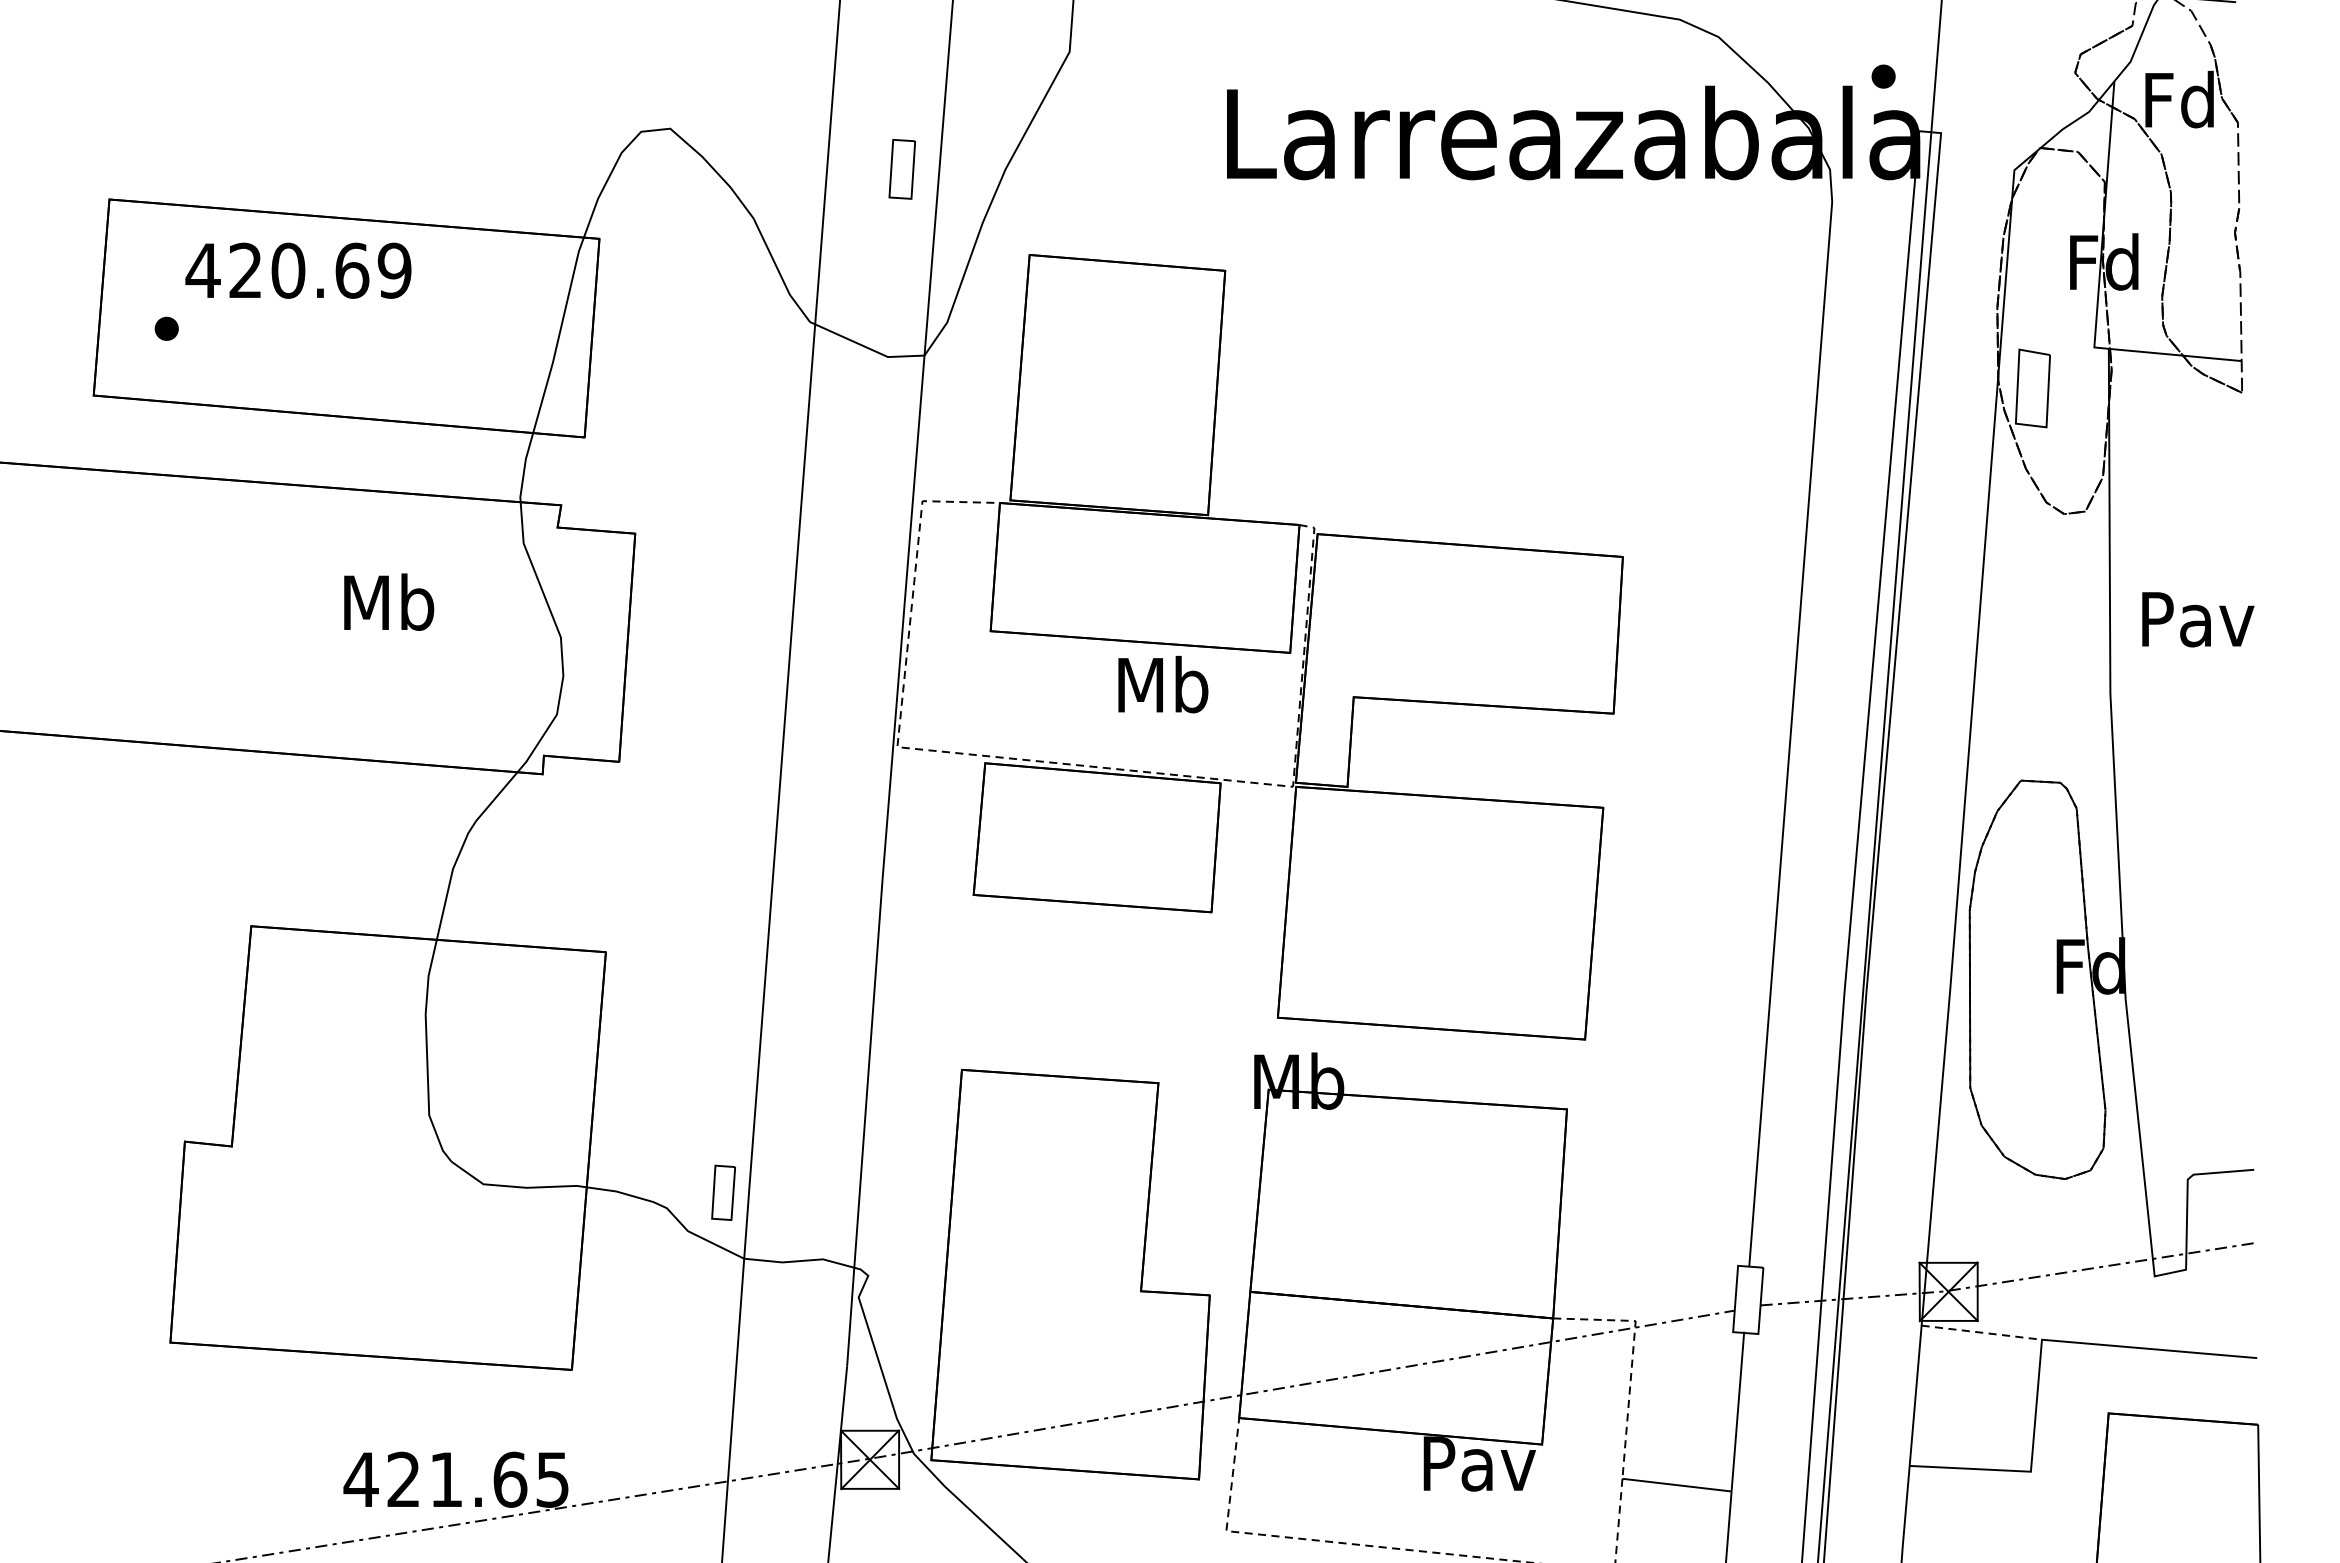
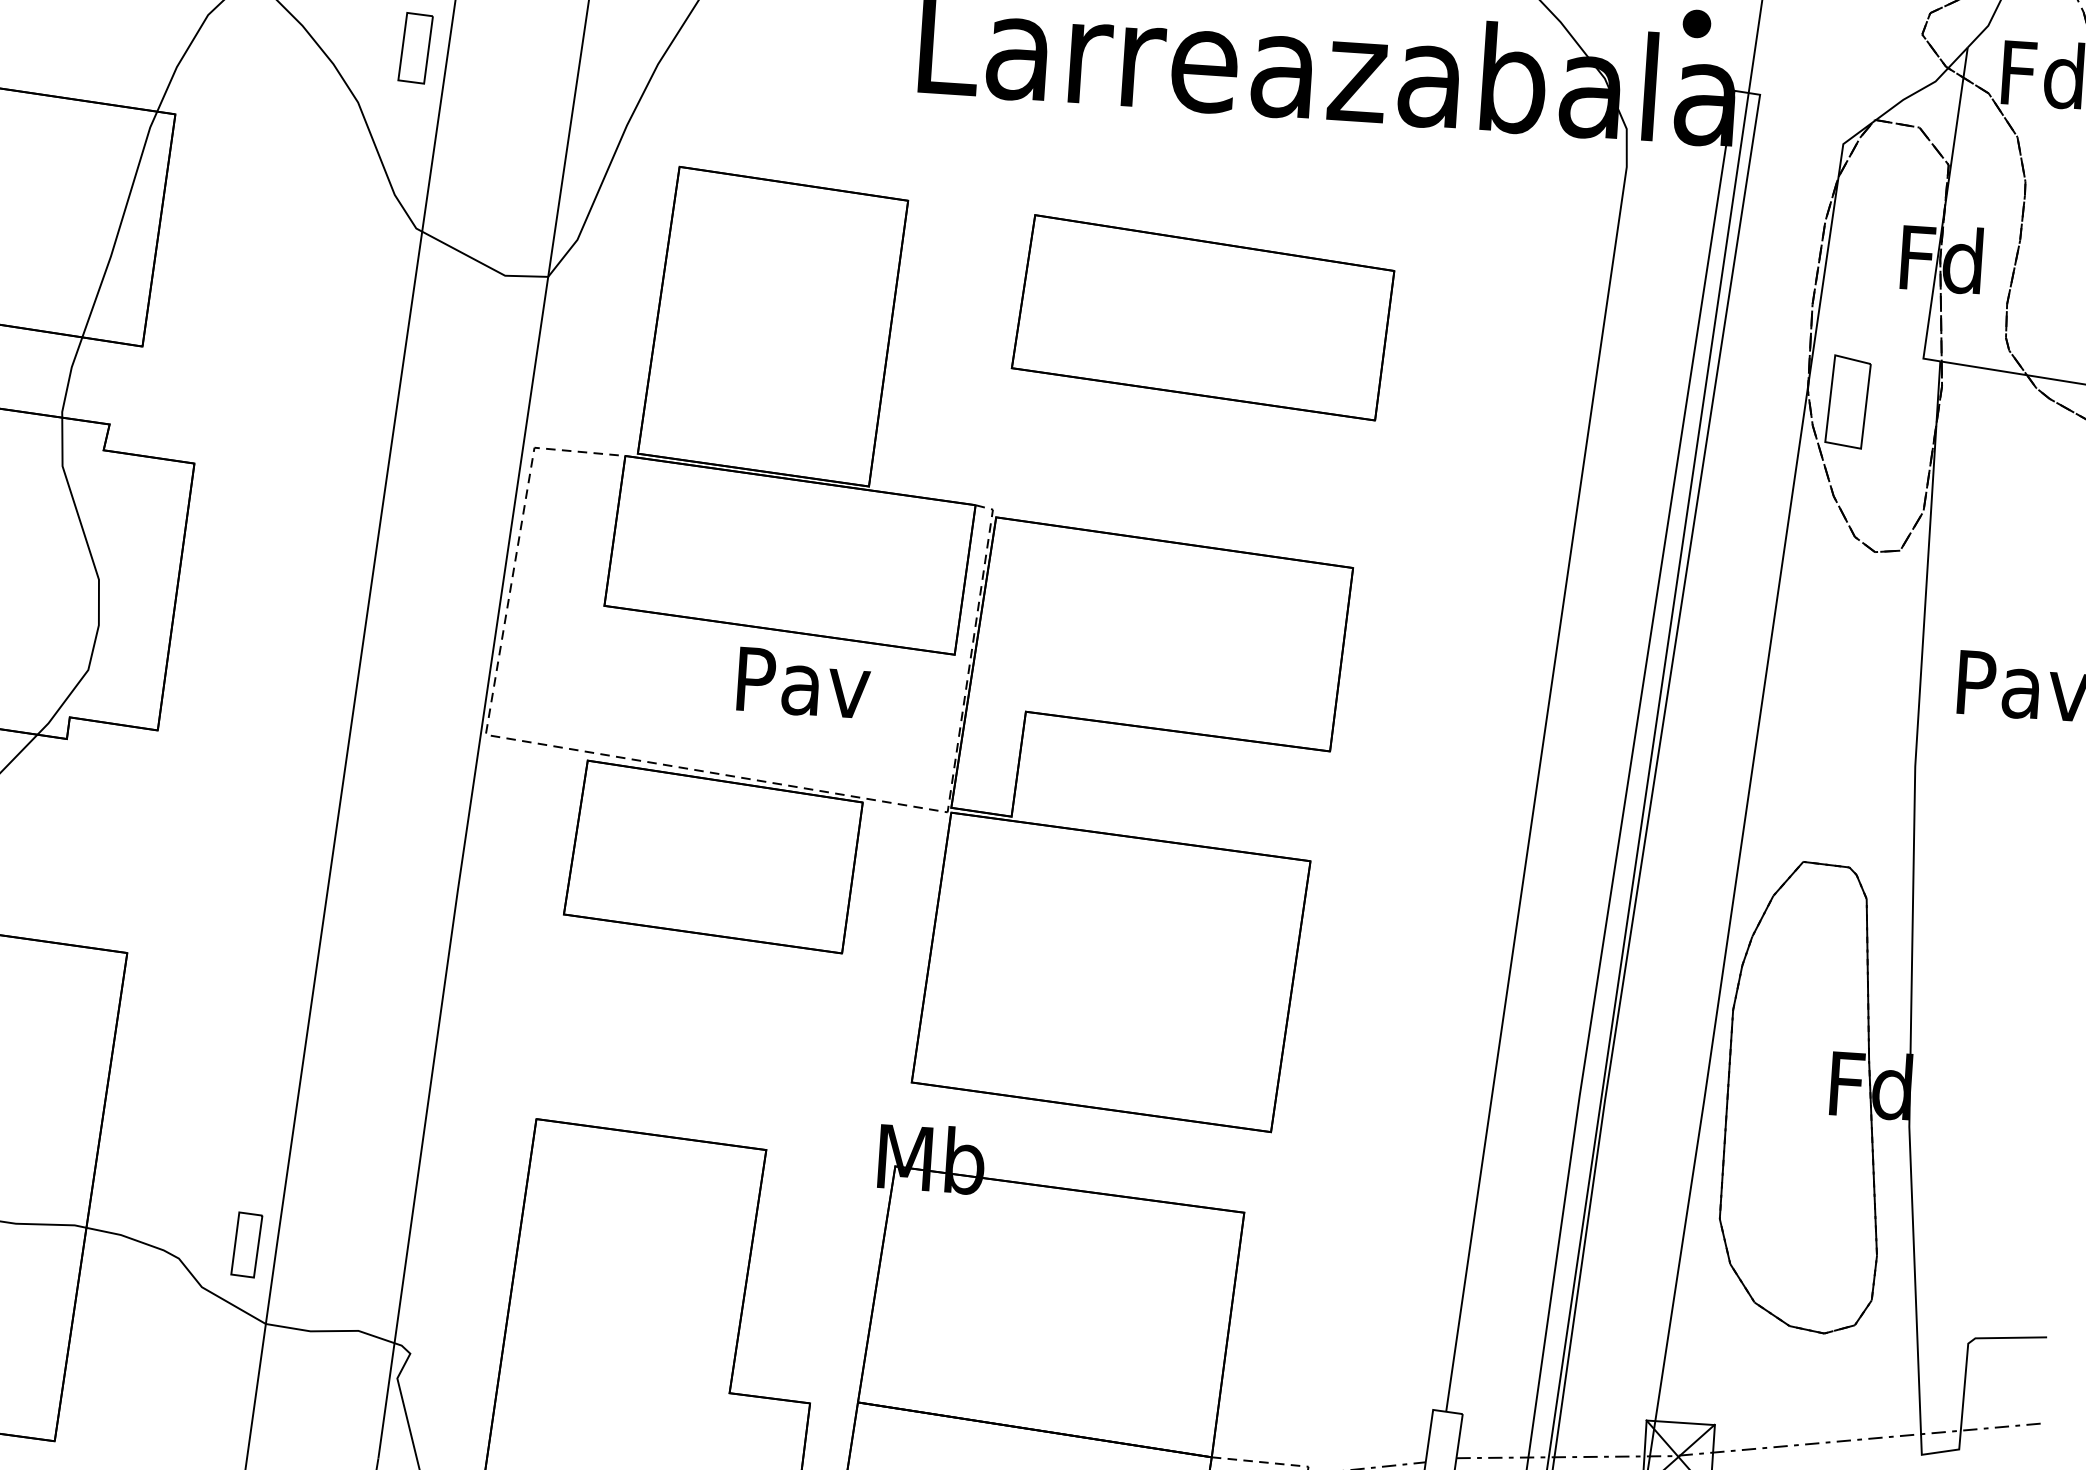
part: (901, 169) -> (414, 48), moved
part: (1481, 352) -> (1202, 316), added
text: (1164, 684) -> (804, 682), Mb -> Pav

